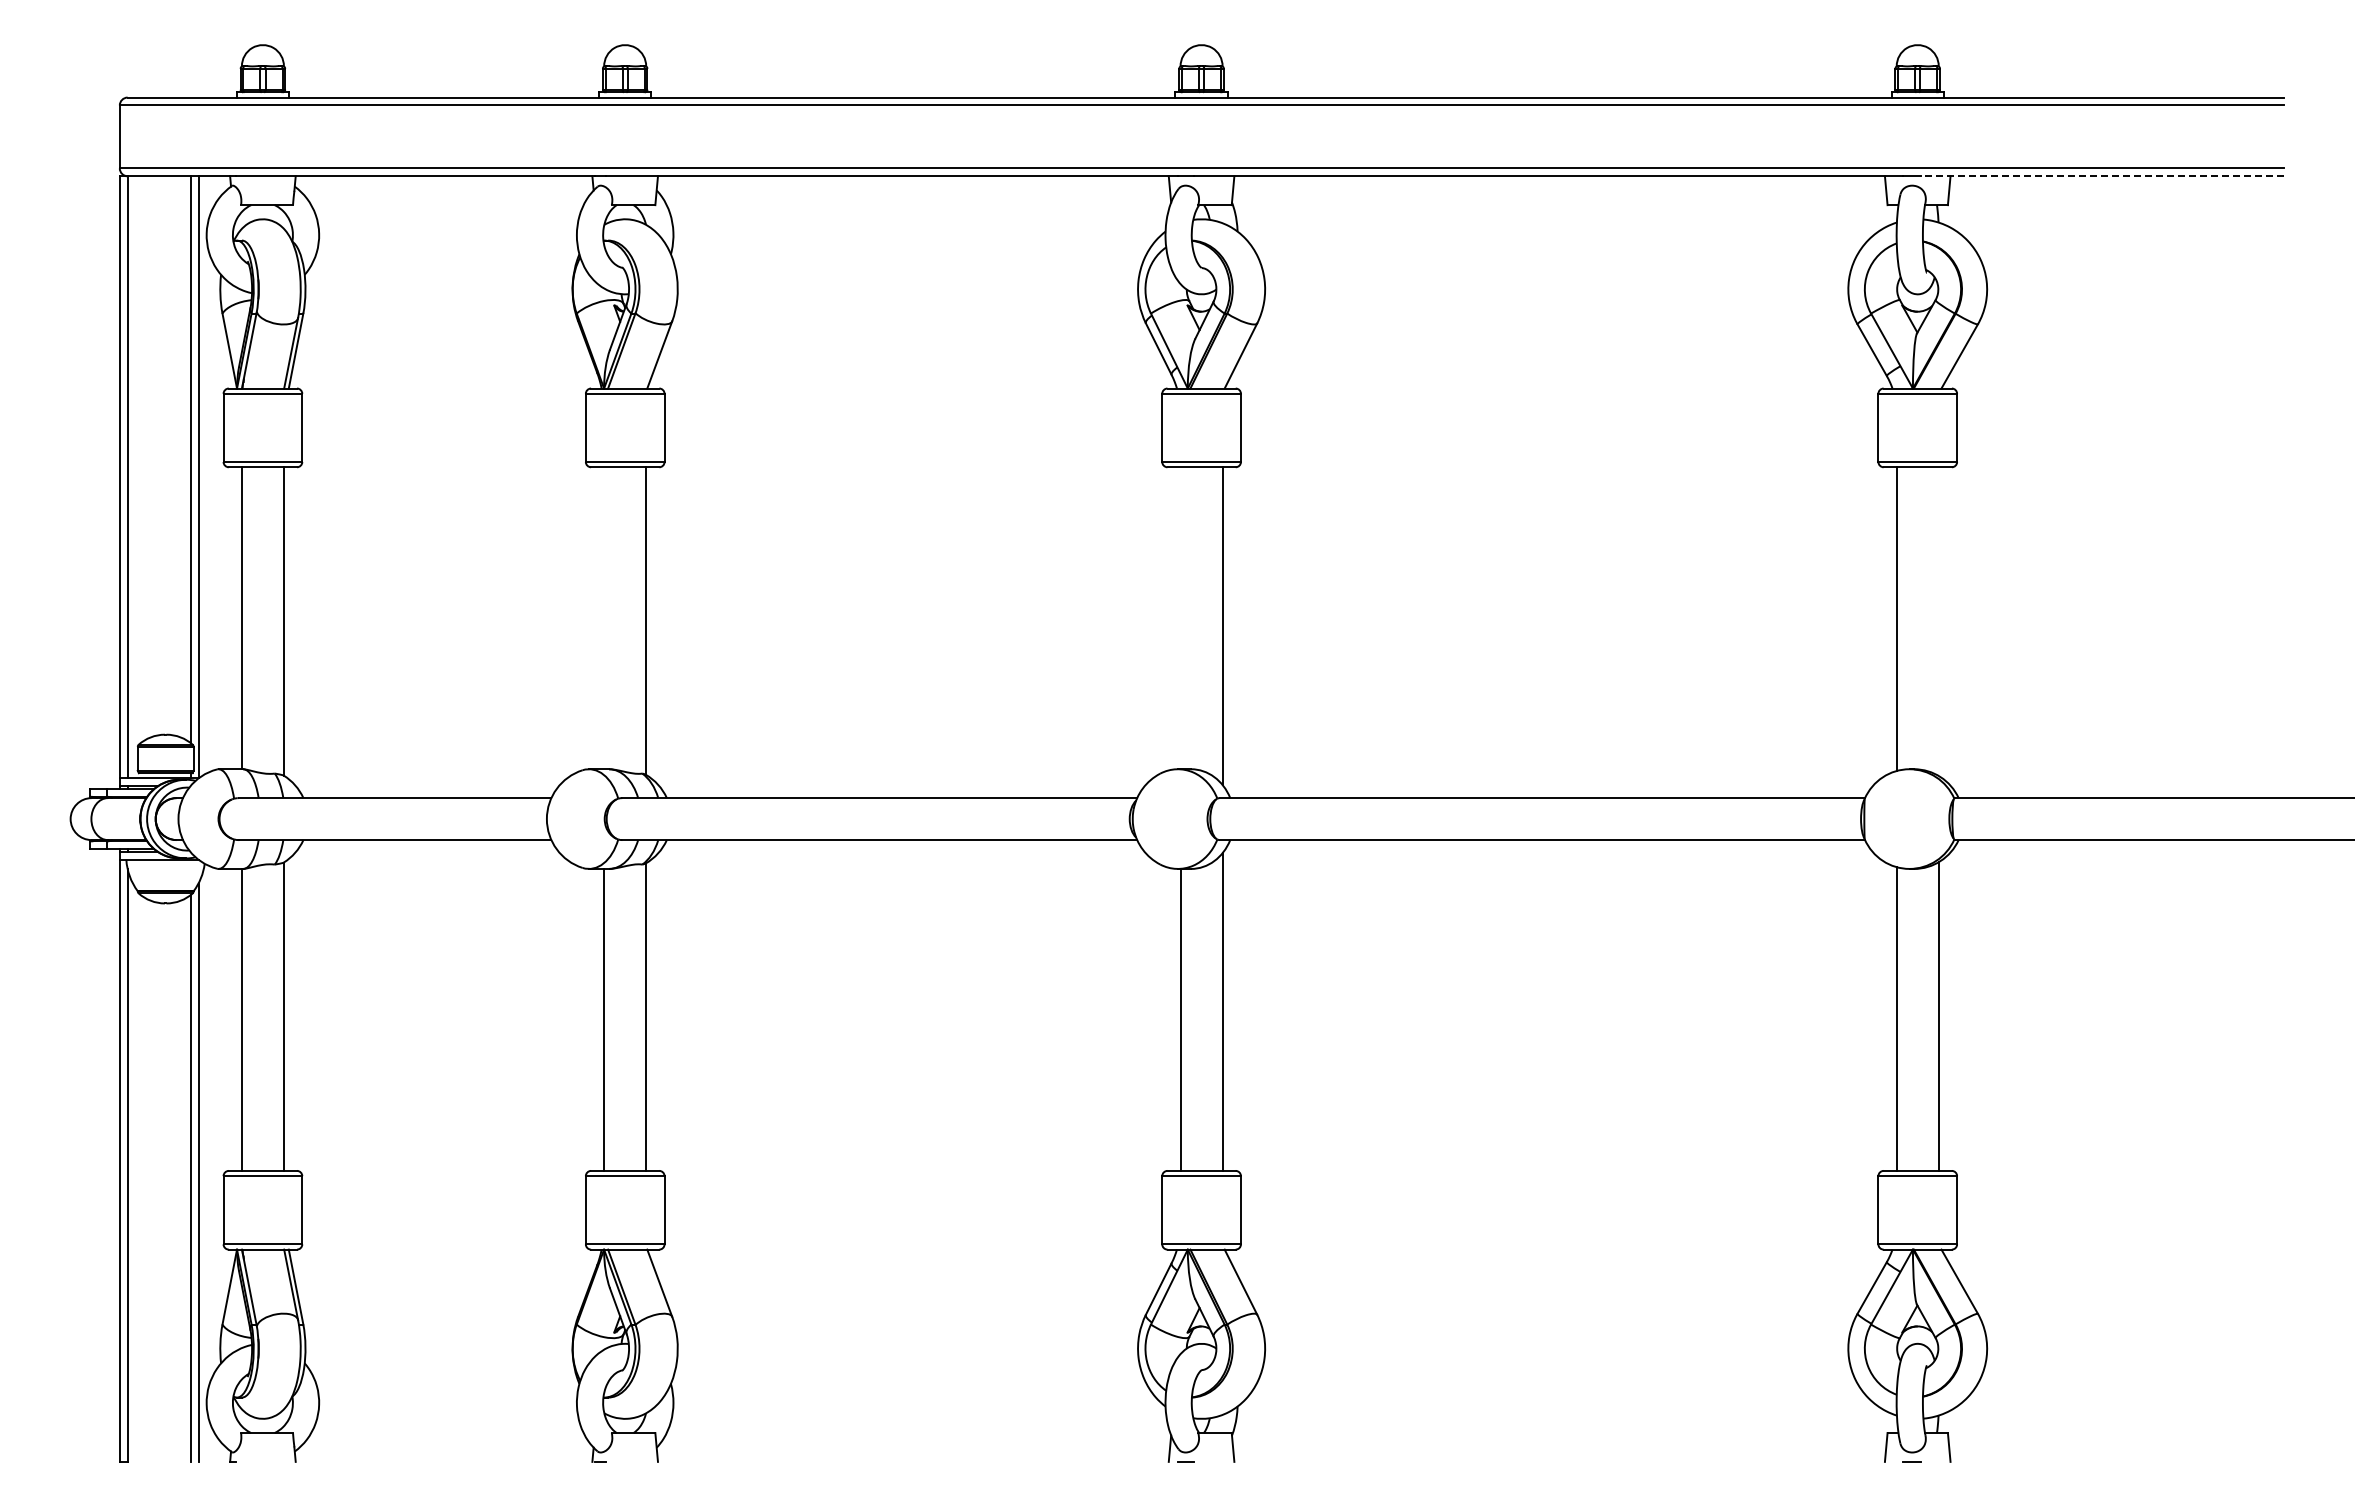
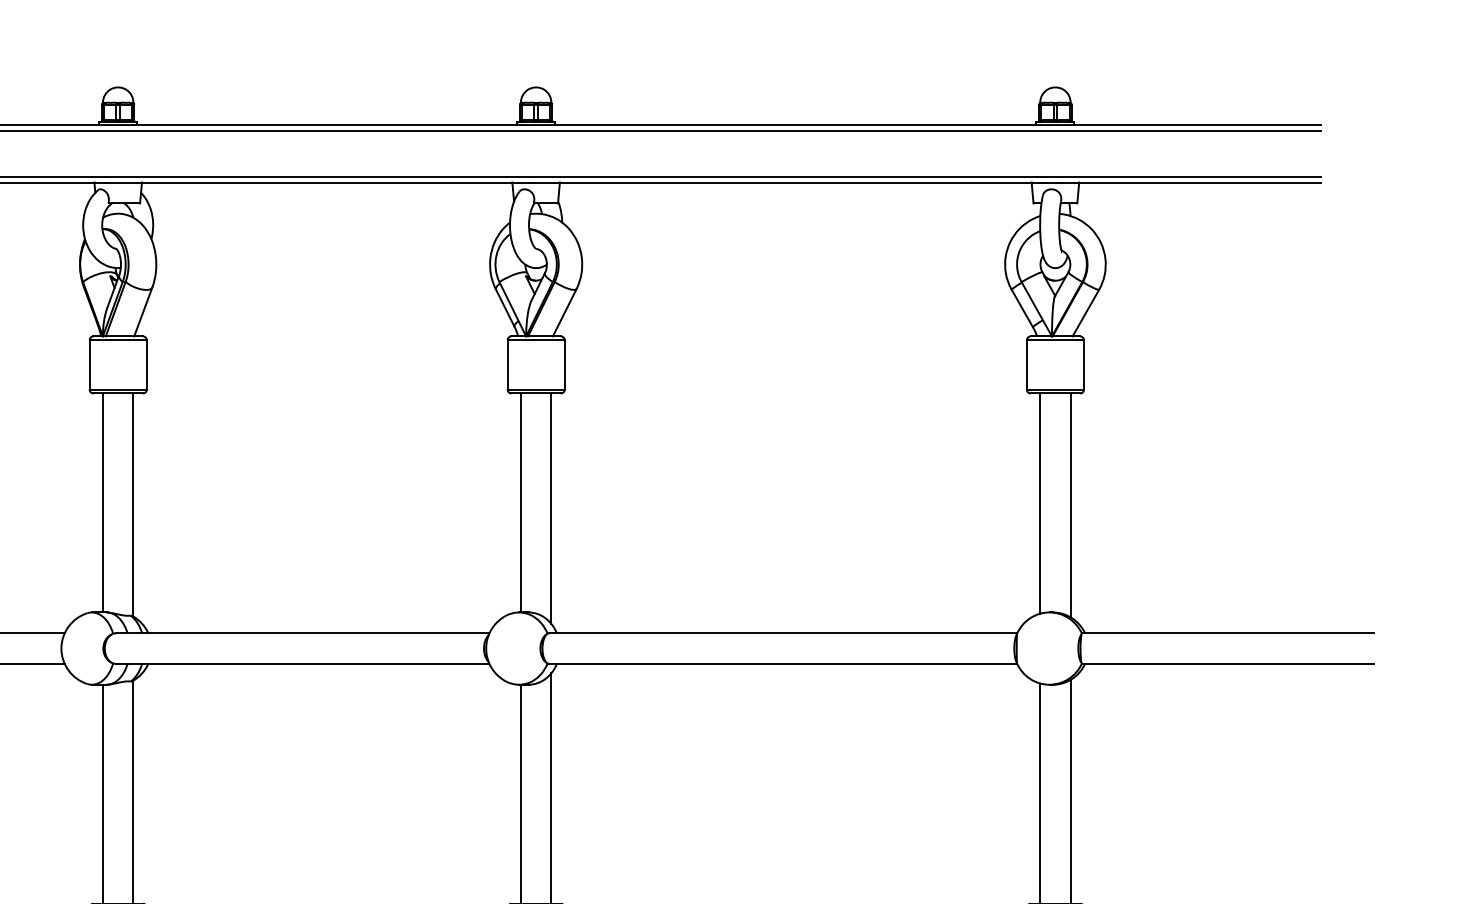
line: (2102, 176) -> (1189, 182), dashed -> solid
line: (604, 618) -> (103, 503), added
line: (1180, 618) -> (520, 503), added
line: (1938, 621) -> (1070, 505), added

